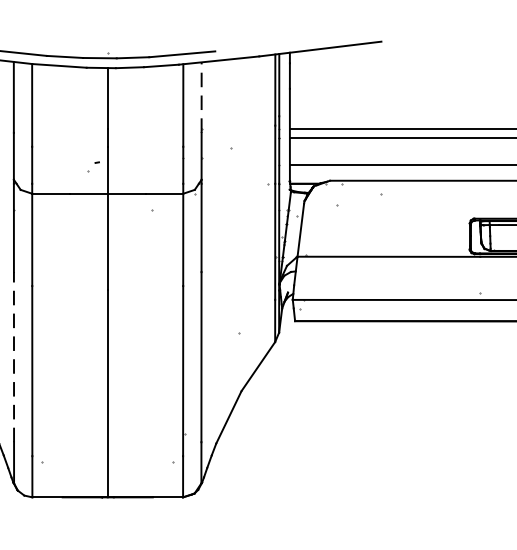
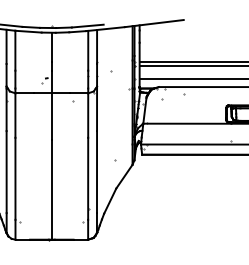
line: (202, 96) -> (97, 46), dashed -> solid
line: (13, 355) -> (6, 171), dashed -> solid

